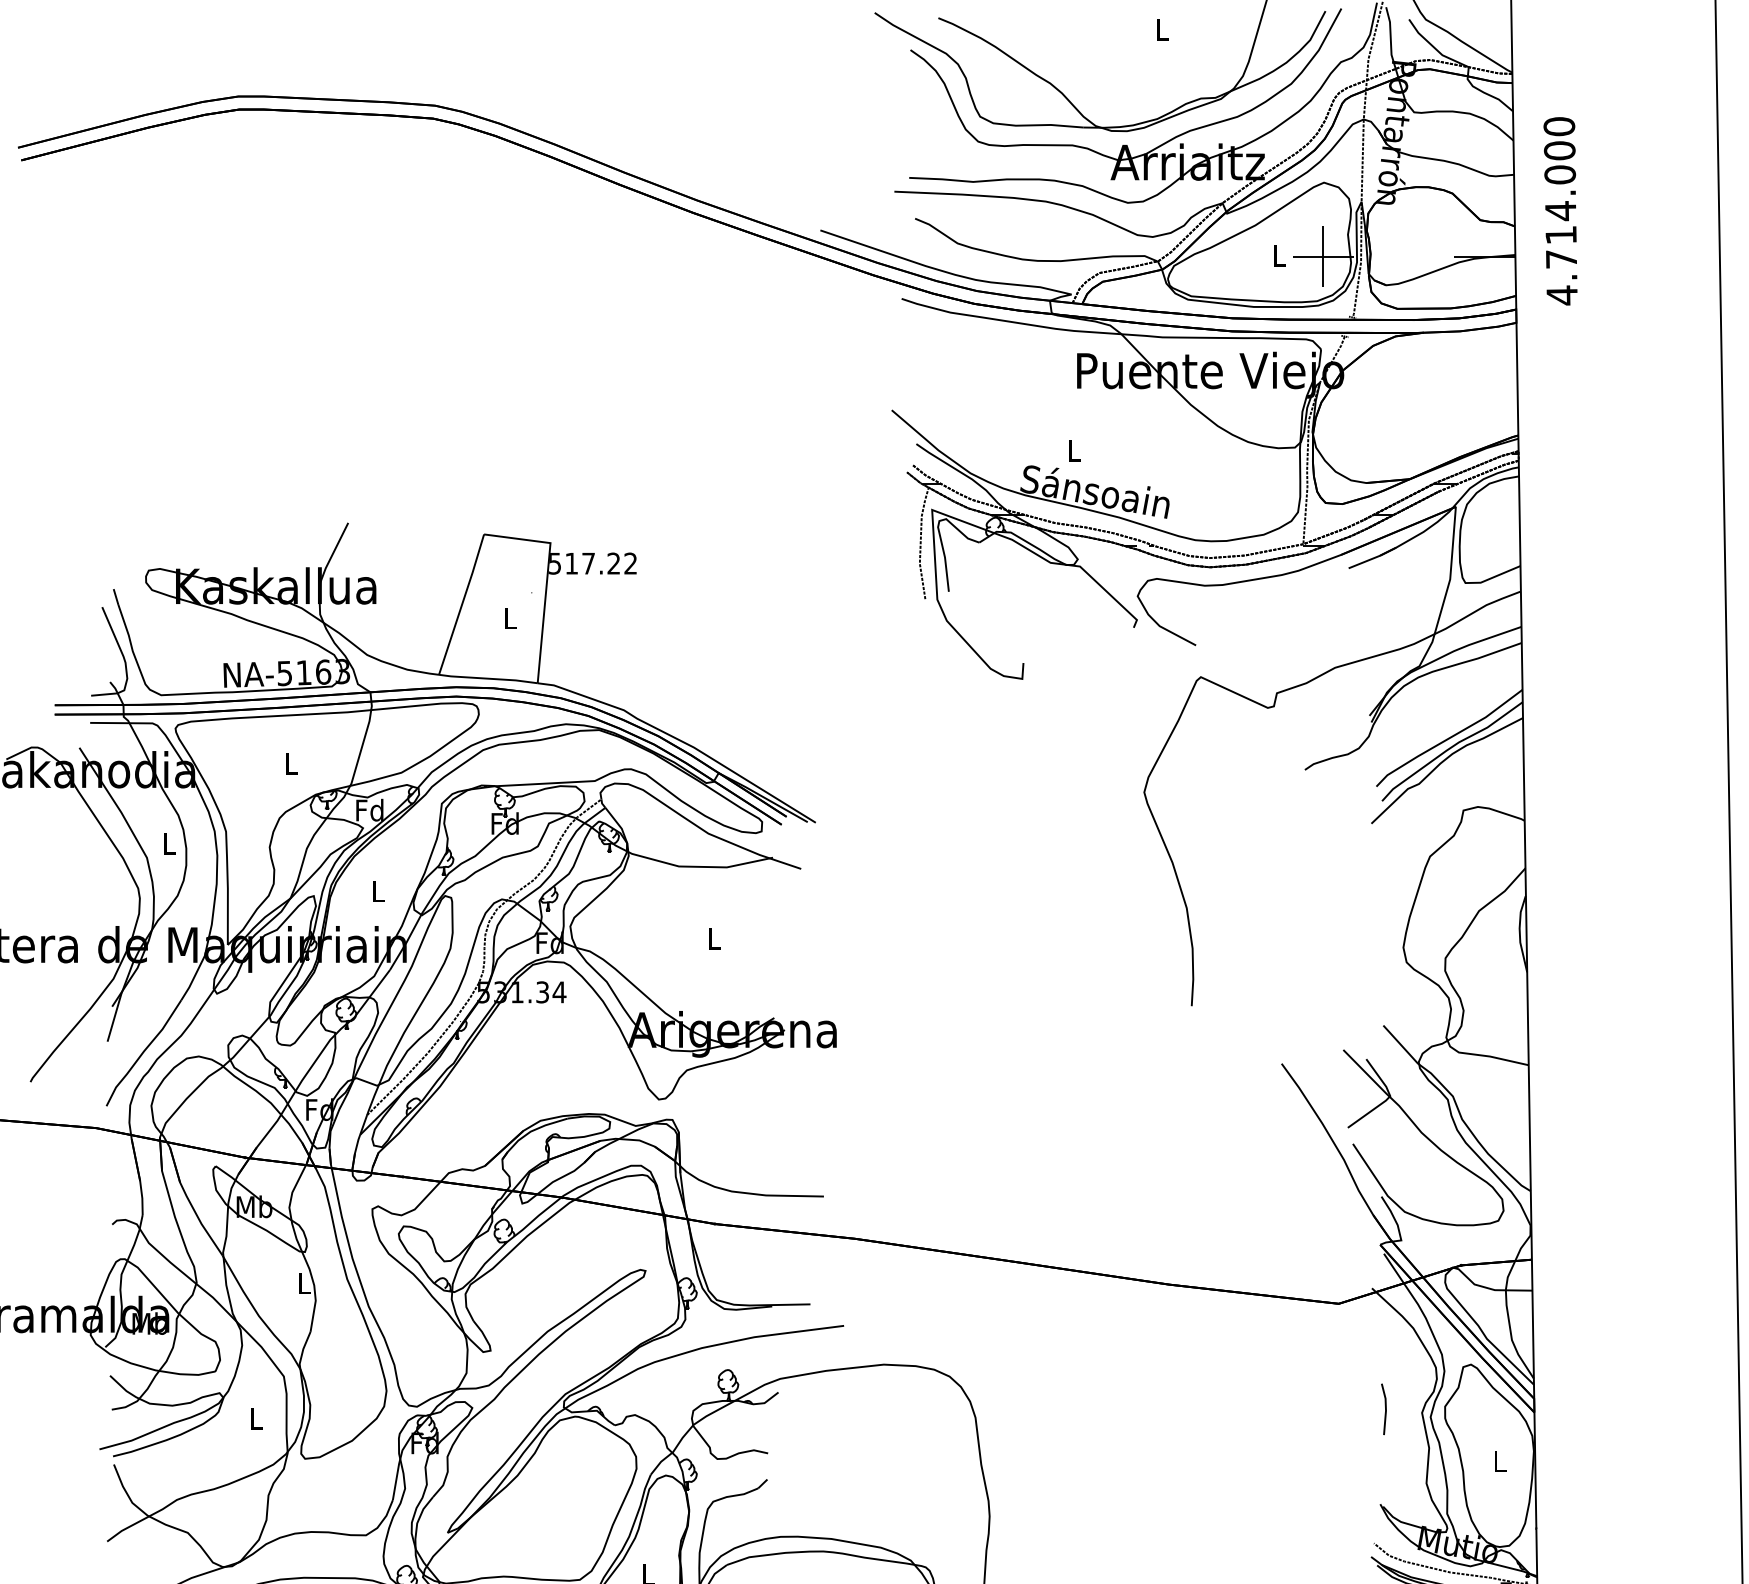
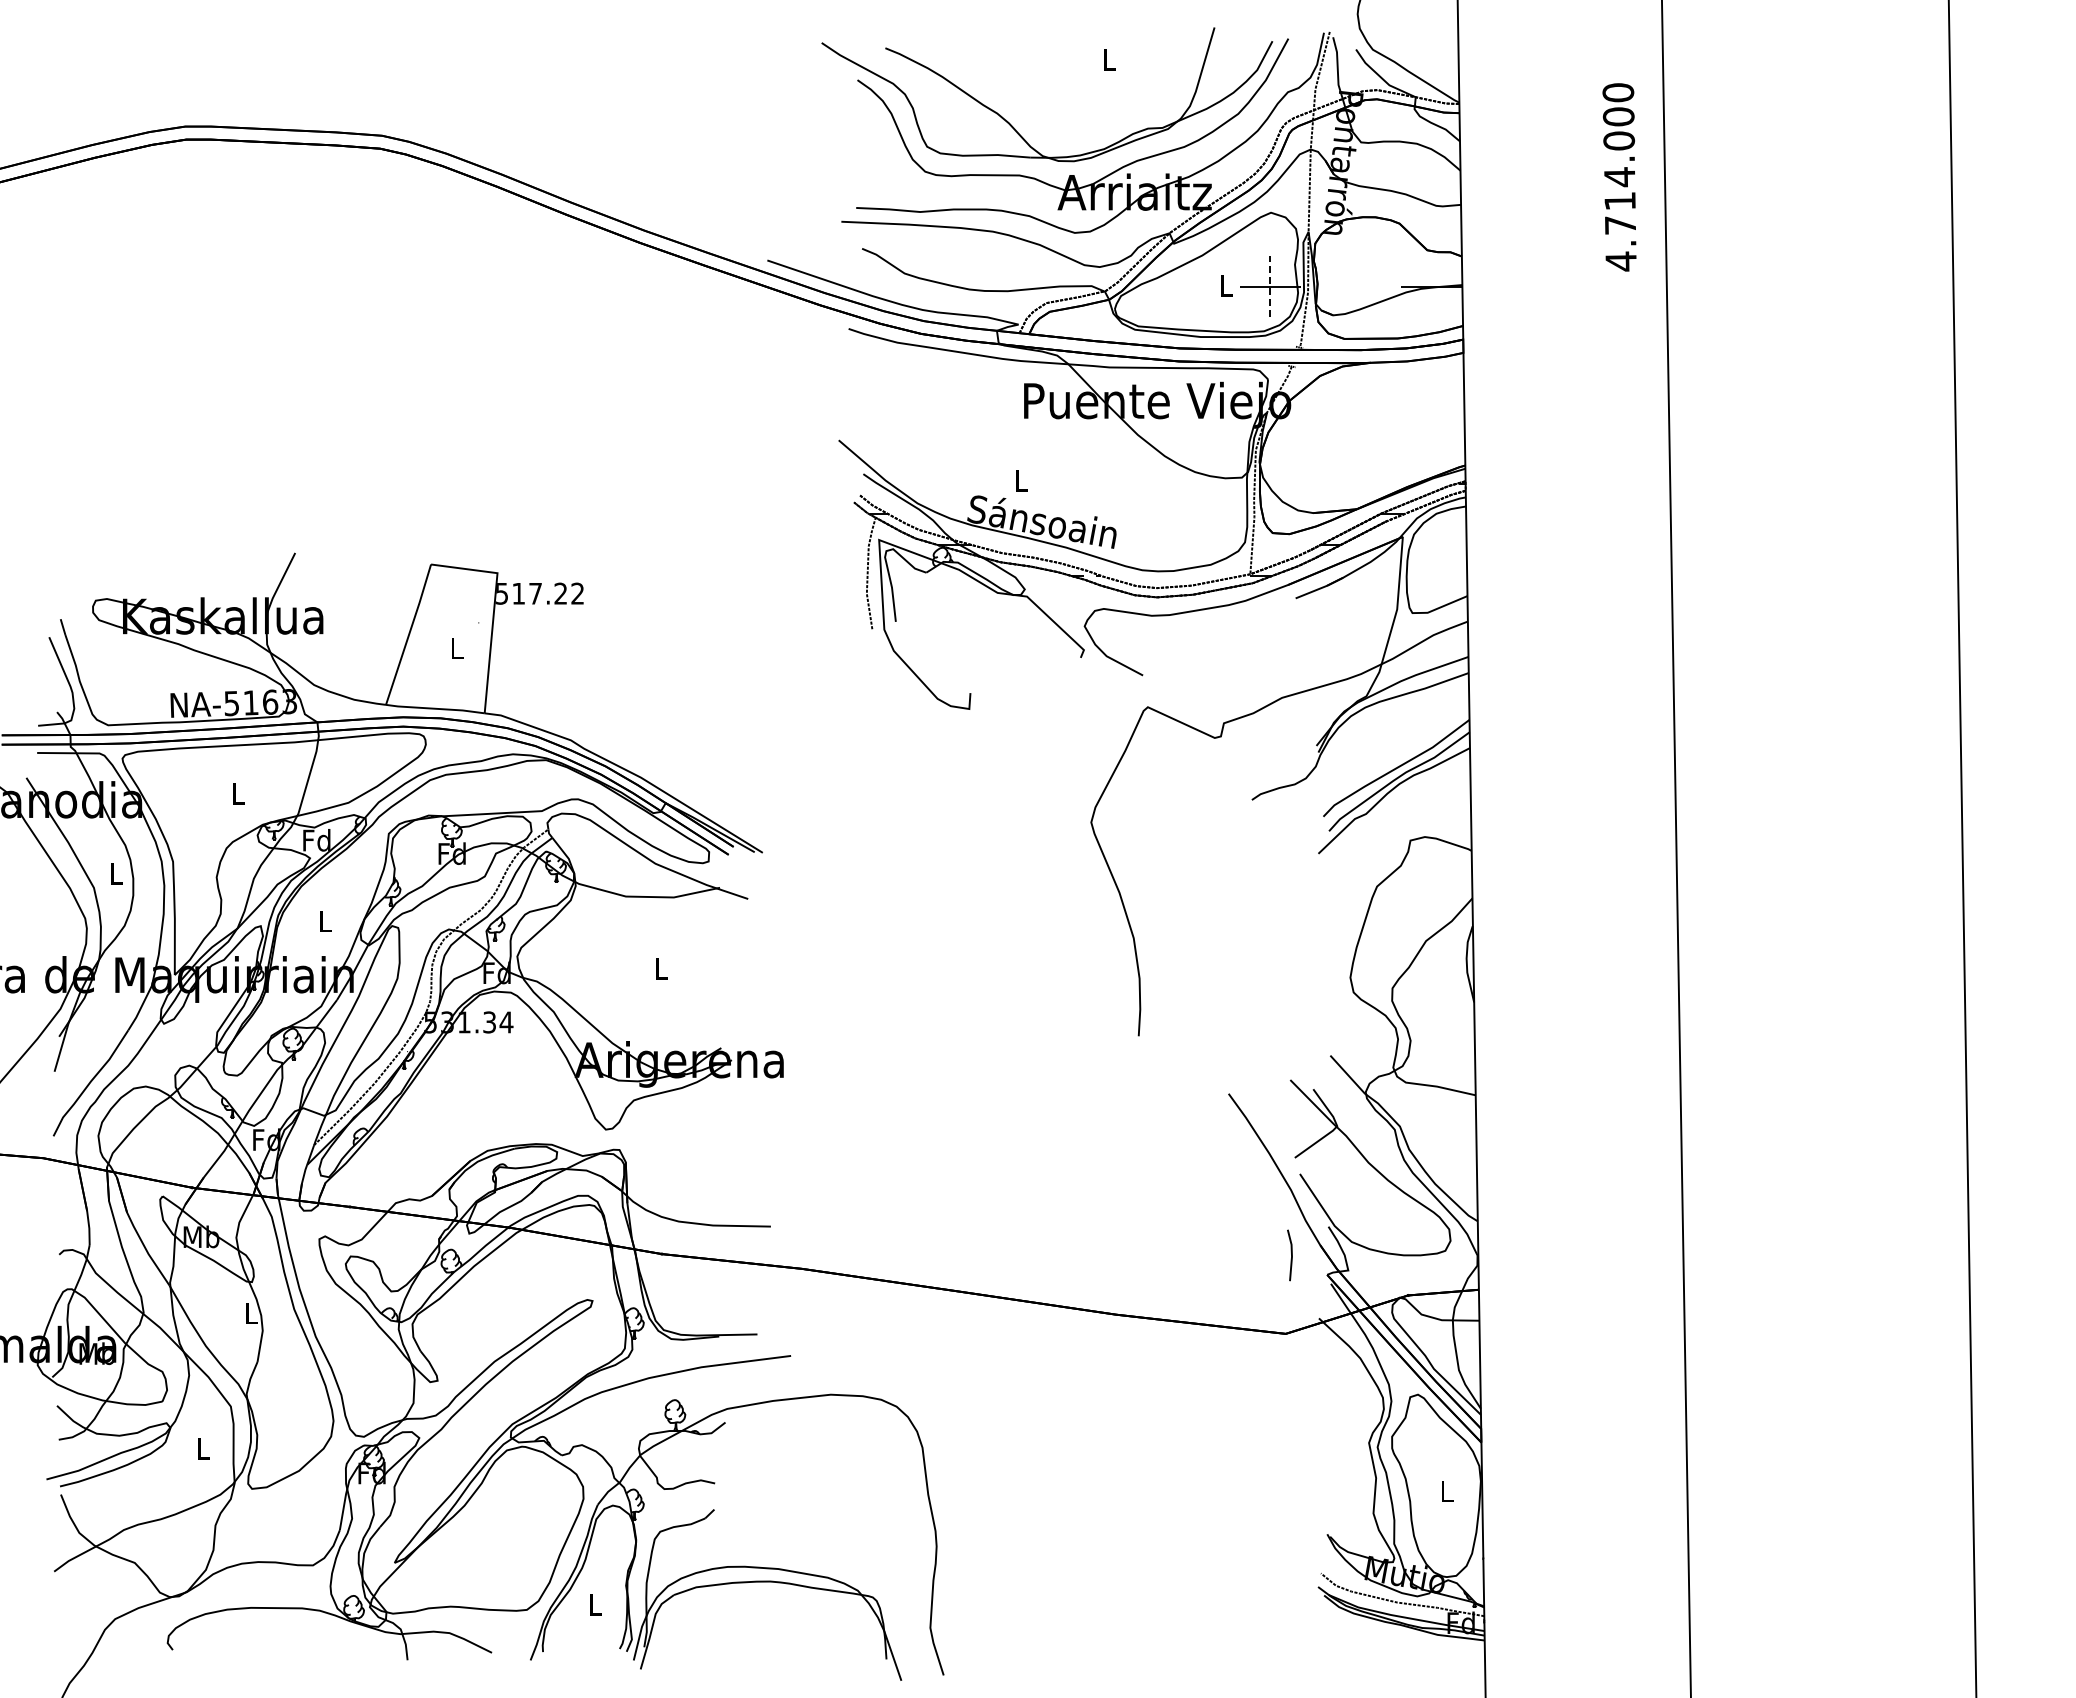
text: (1560, 211) -> (1619, 177), moved
line: (1323, 256) -> (1270, 286), solid -> dashed
line: (1385, 1409) -> (1291, 1255), moved

